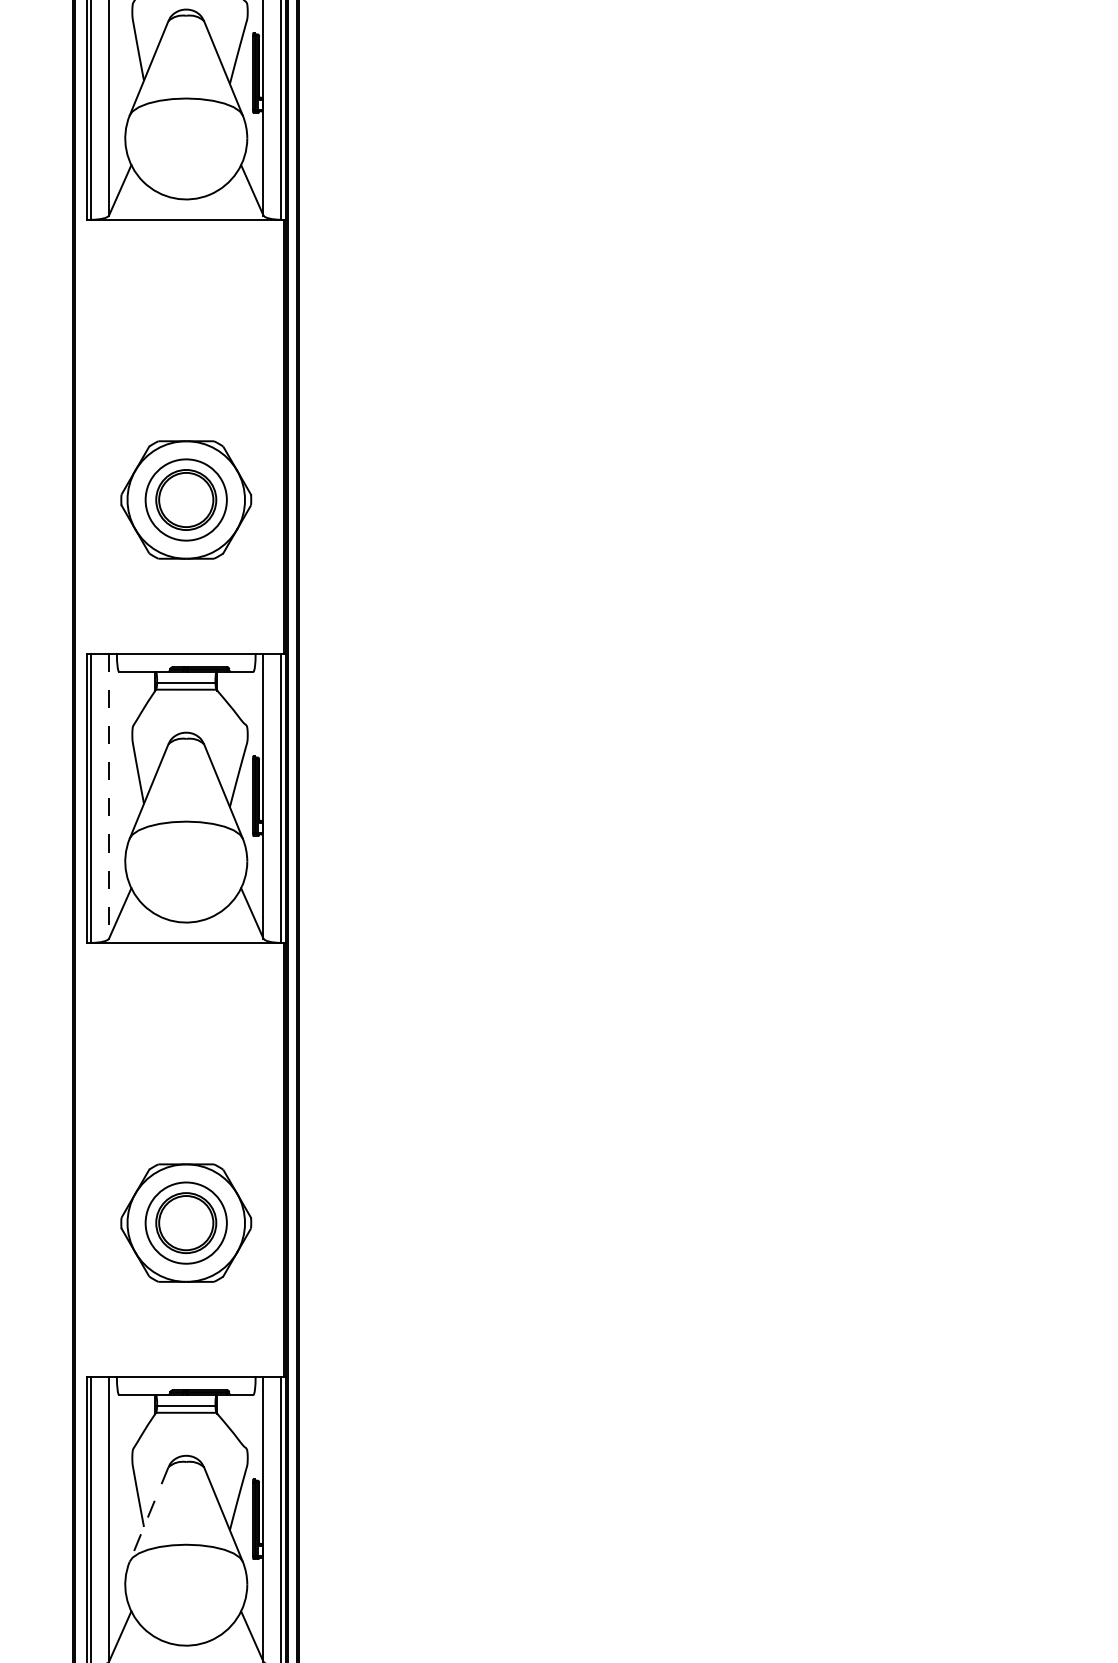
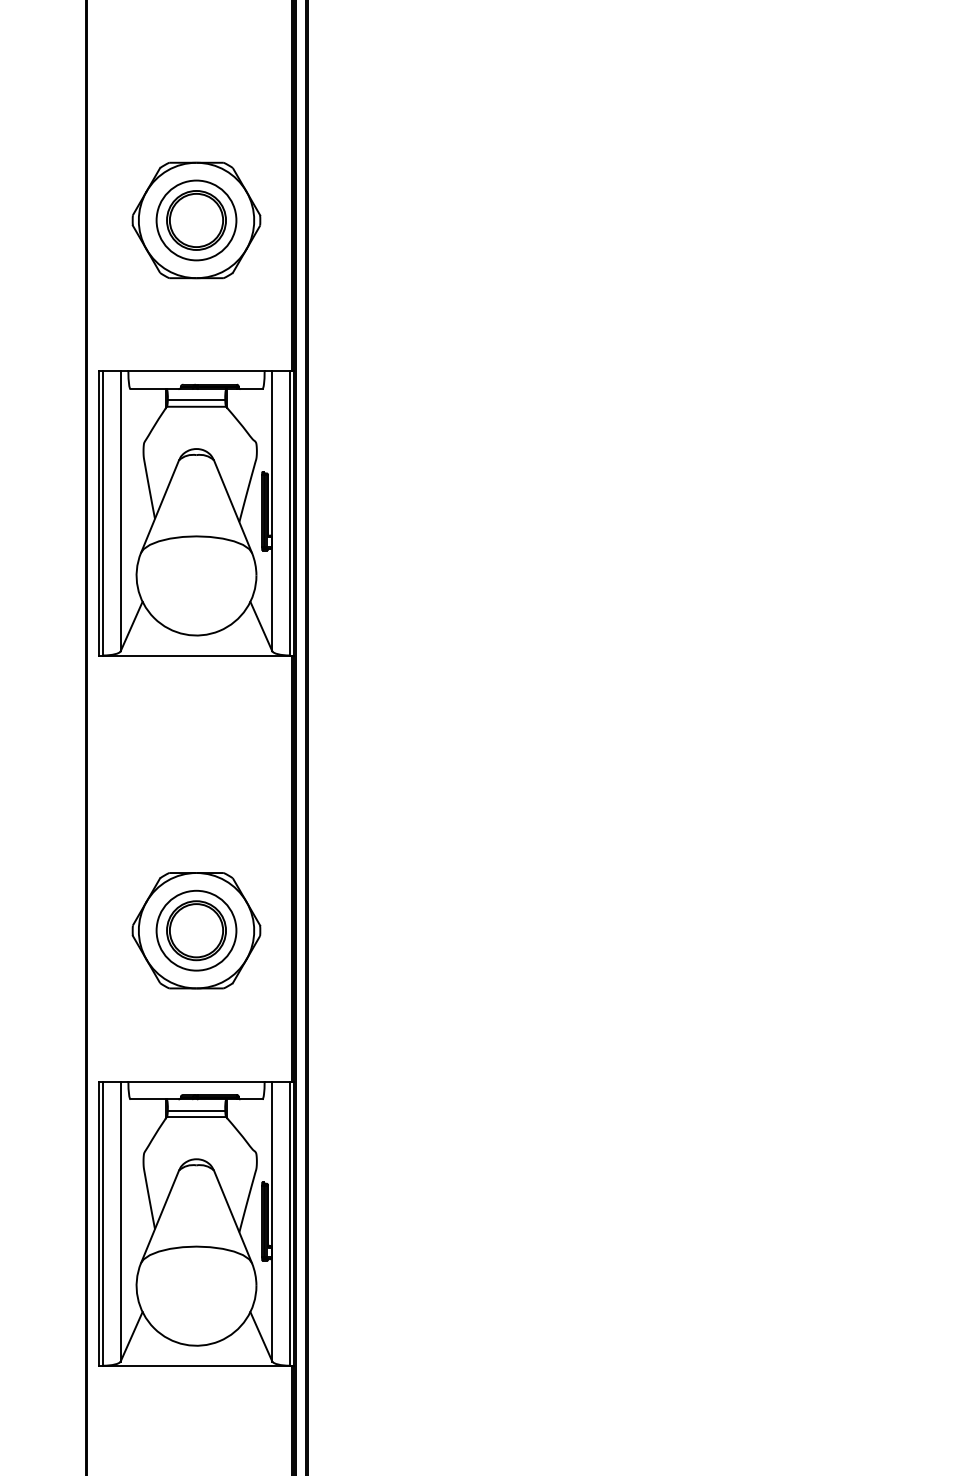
line: (109, 796) -> (121, 511), dashed -> solid
line: (149, 1514) -> (160, 1216), dashed -> solid

